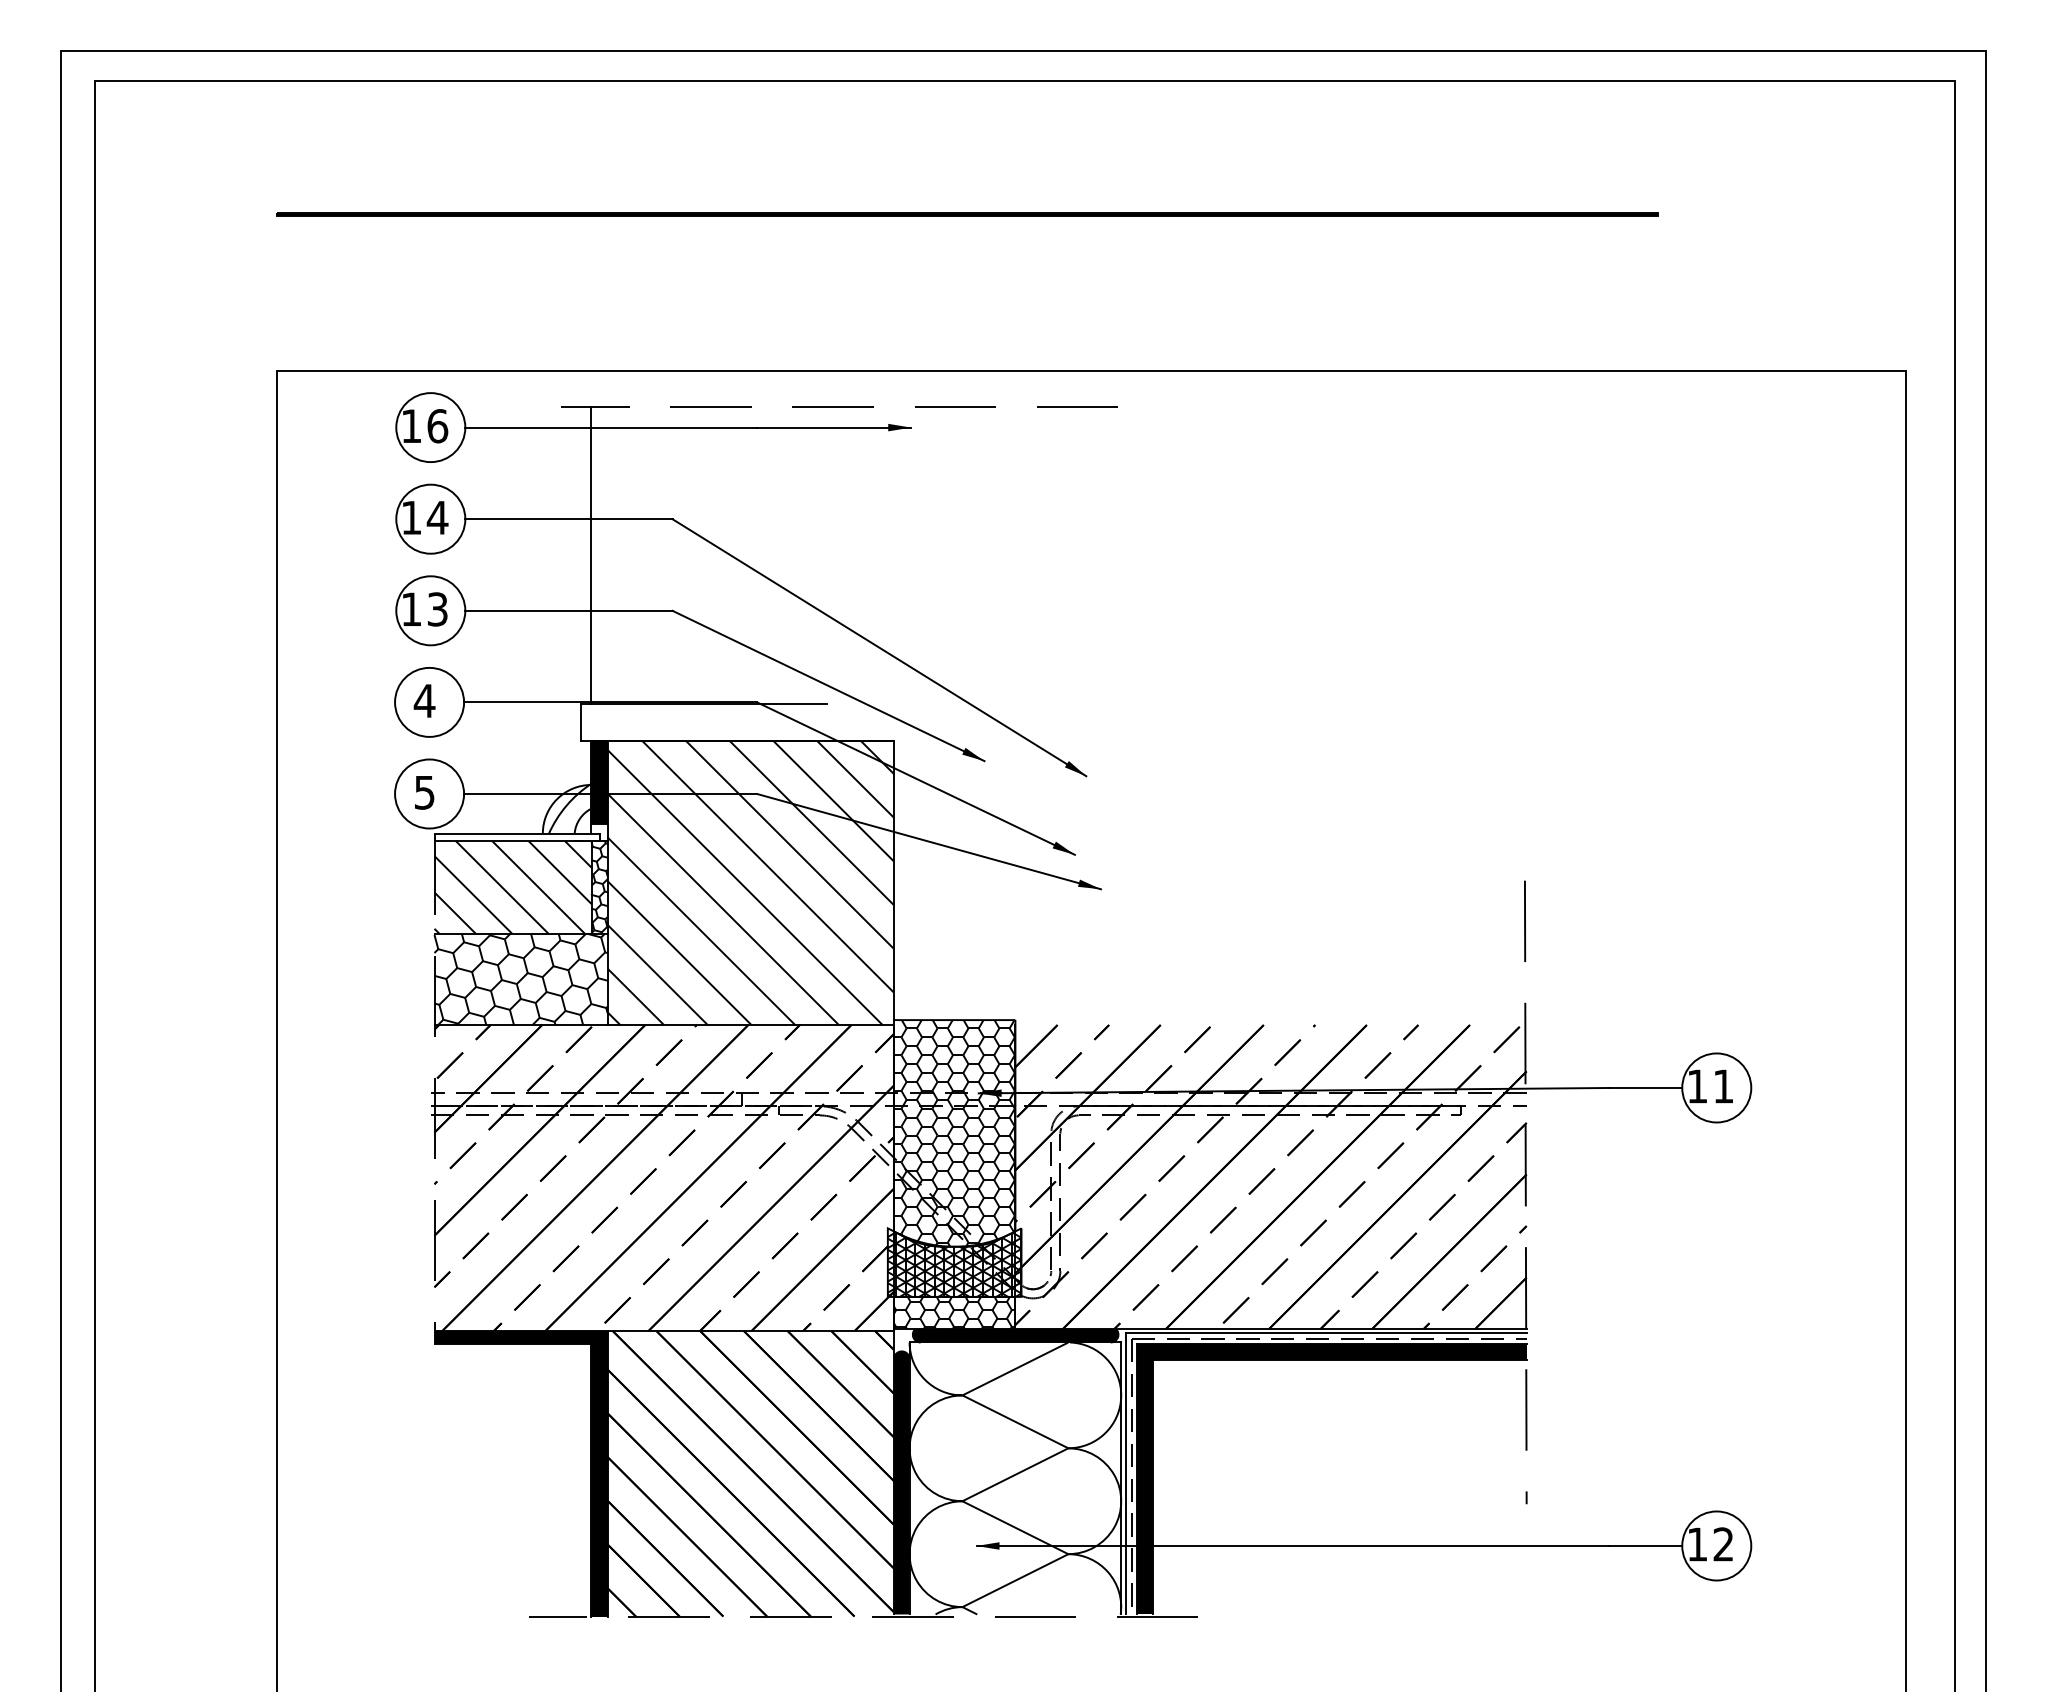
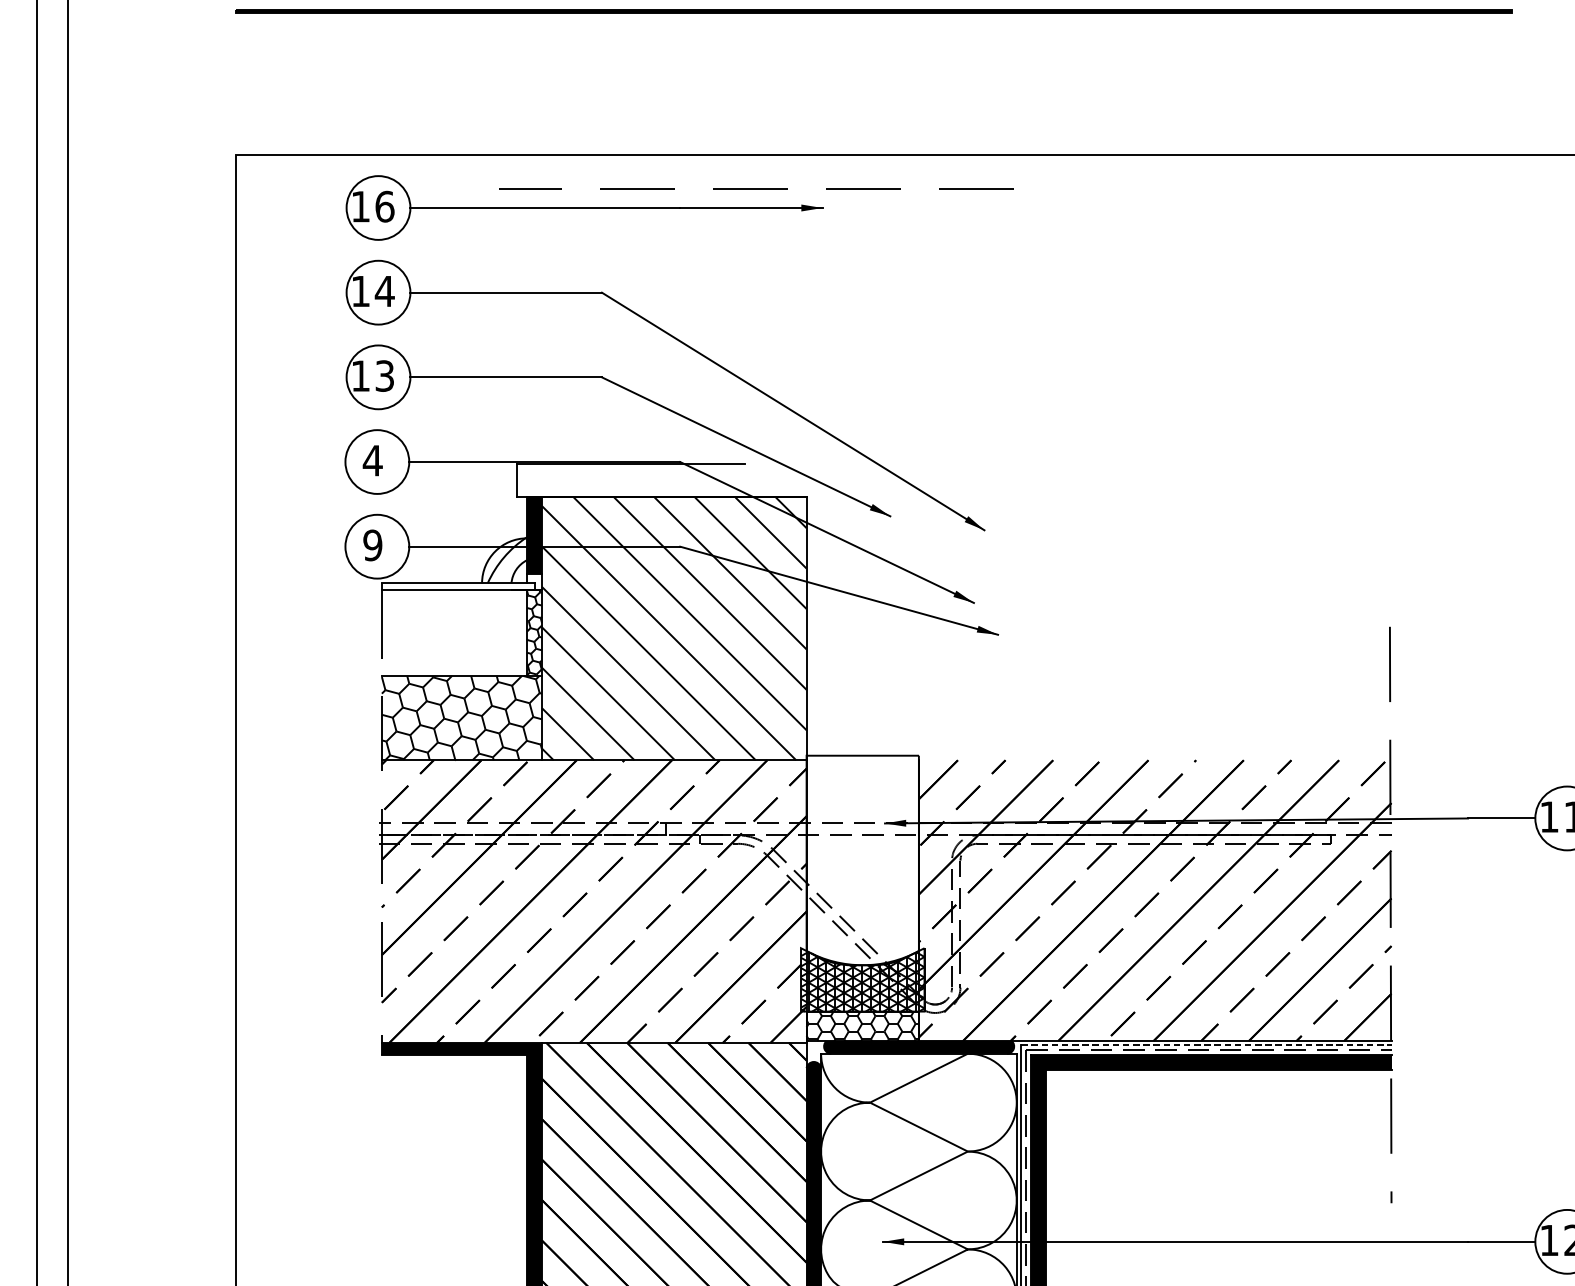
line: (591, 555) -> (527, 326), removed
text: (424, 792) -> (372, 545), 5 -> 9
hatch: (512, 887) -> (454, 633), removed
hatch: (954, 1133) -> (862, 860), removed
line: (1326, 1333) -> (1206, 1045), solid -> dashed

